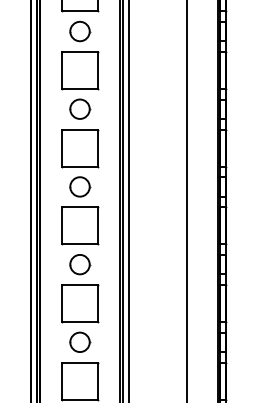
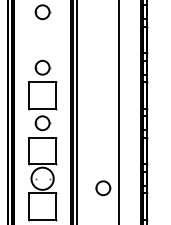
part: (80, 148) -> (42, 40), removed
circle: (79, 342) -> (42, 178), size x1.6
part: (165, 355) -> (103, 188), added

